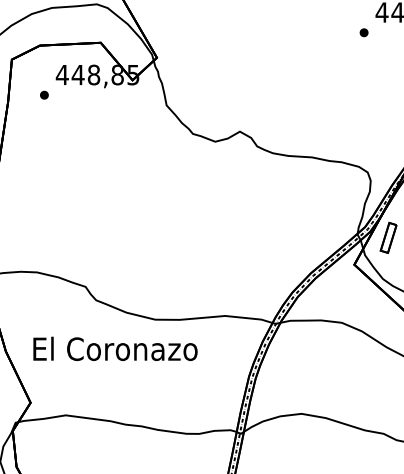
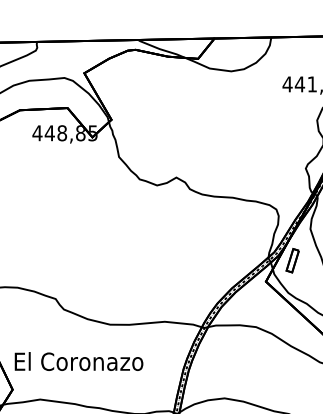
part: (364, 31) -> (273, 99), removed
part: (44, 94) -> (23, 148), removed
text: (114, 348) -> (78, 361), moved

